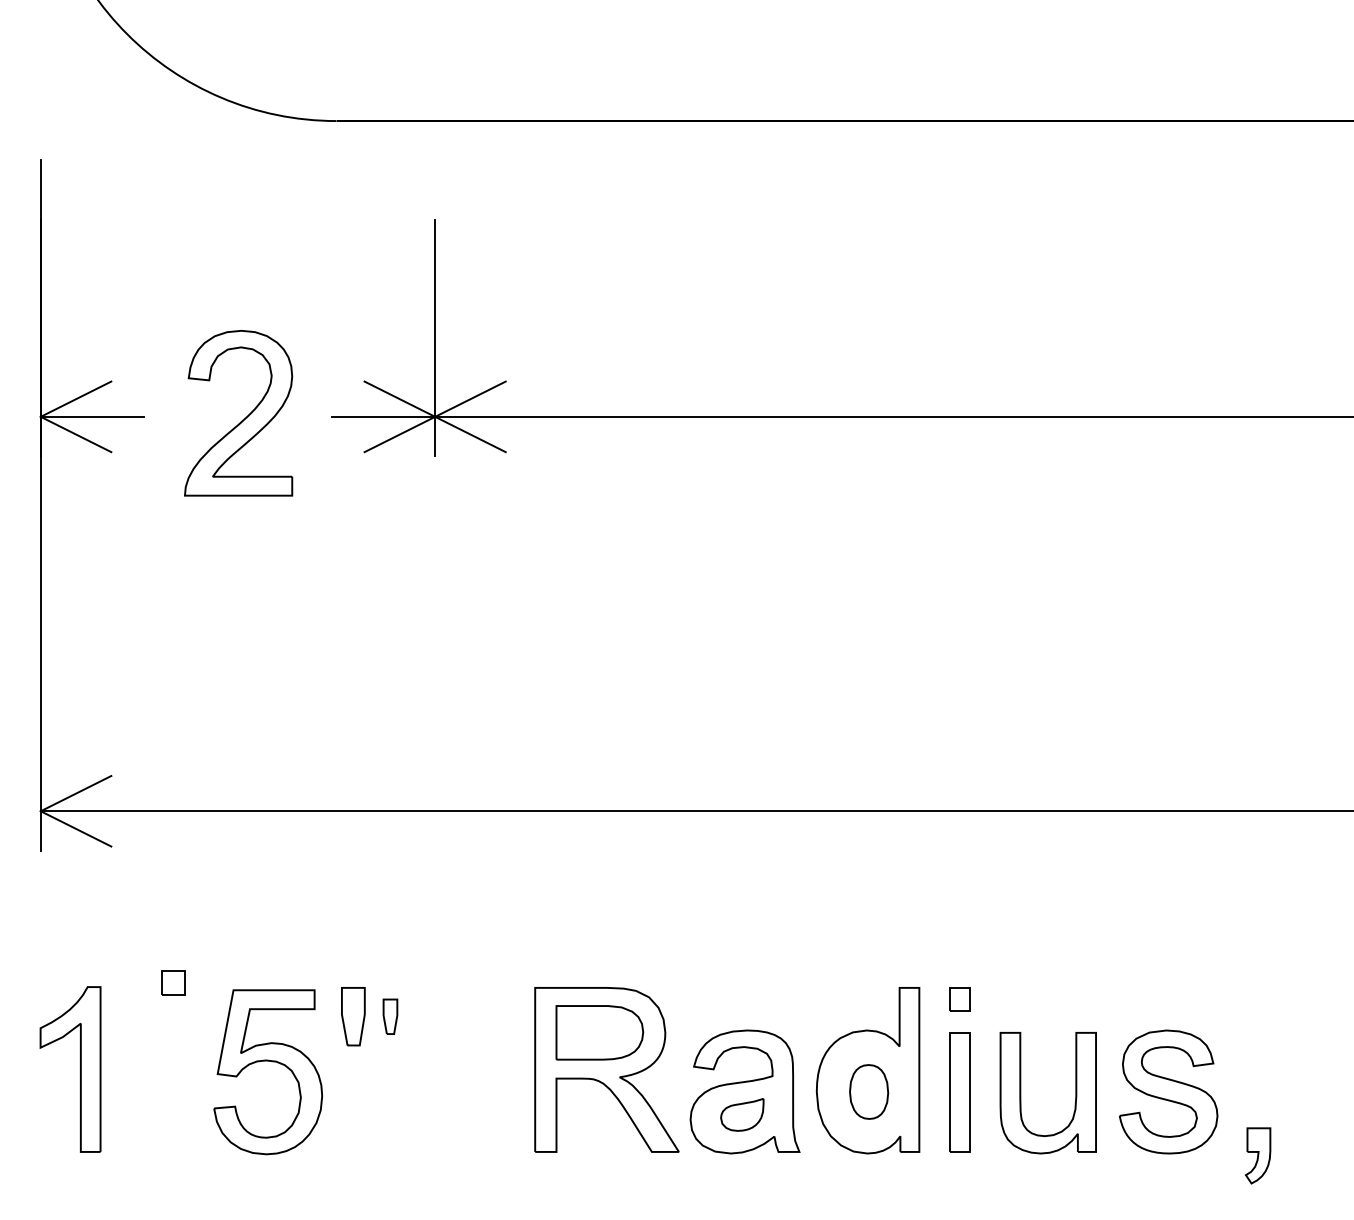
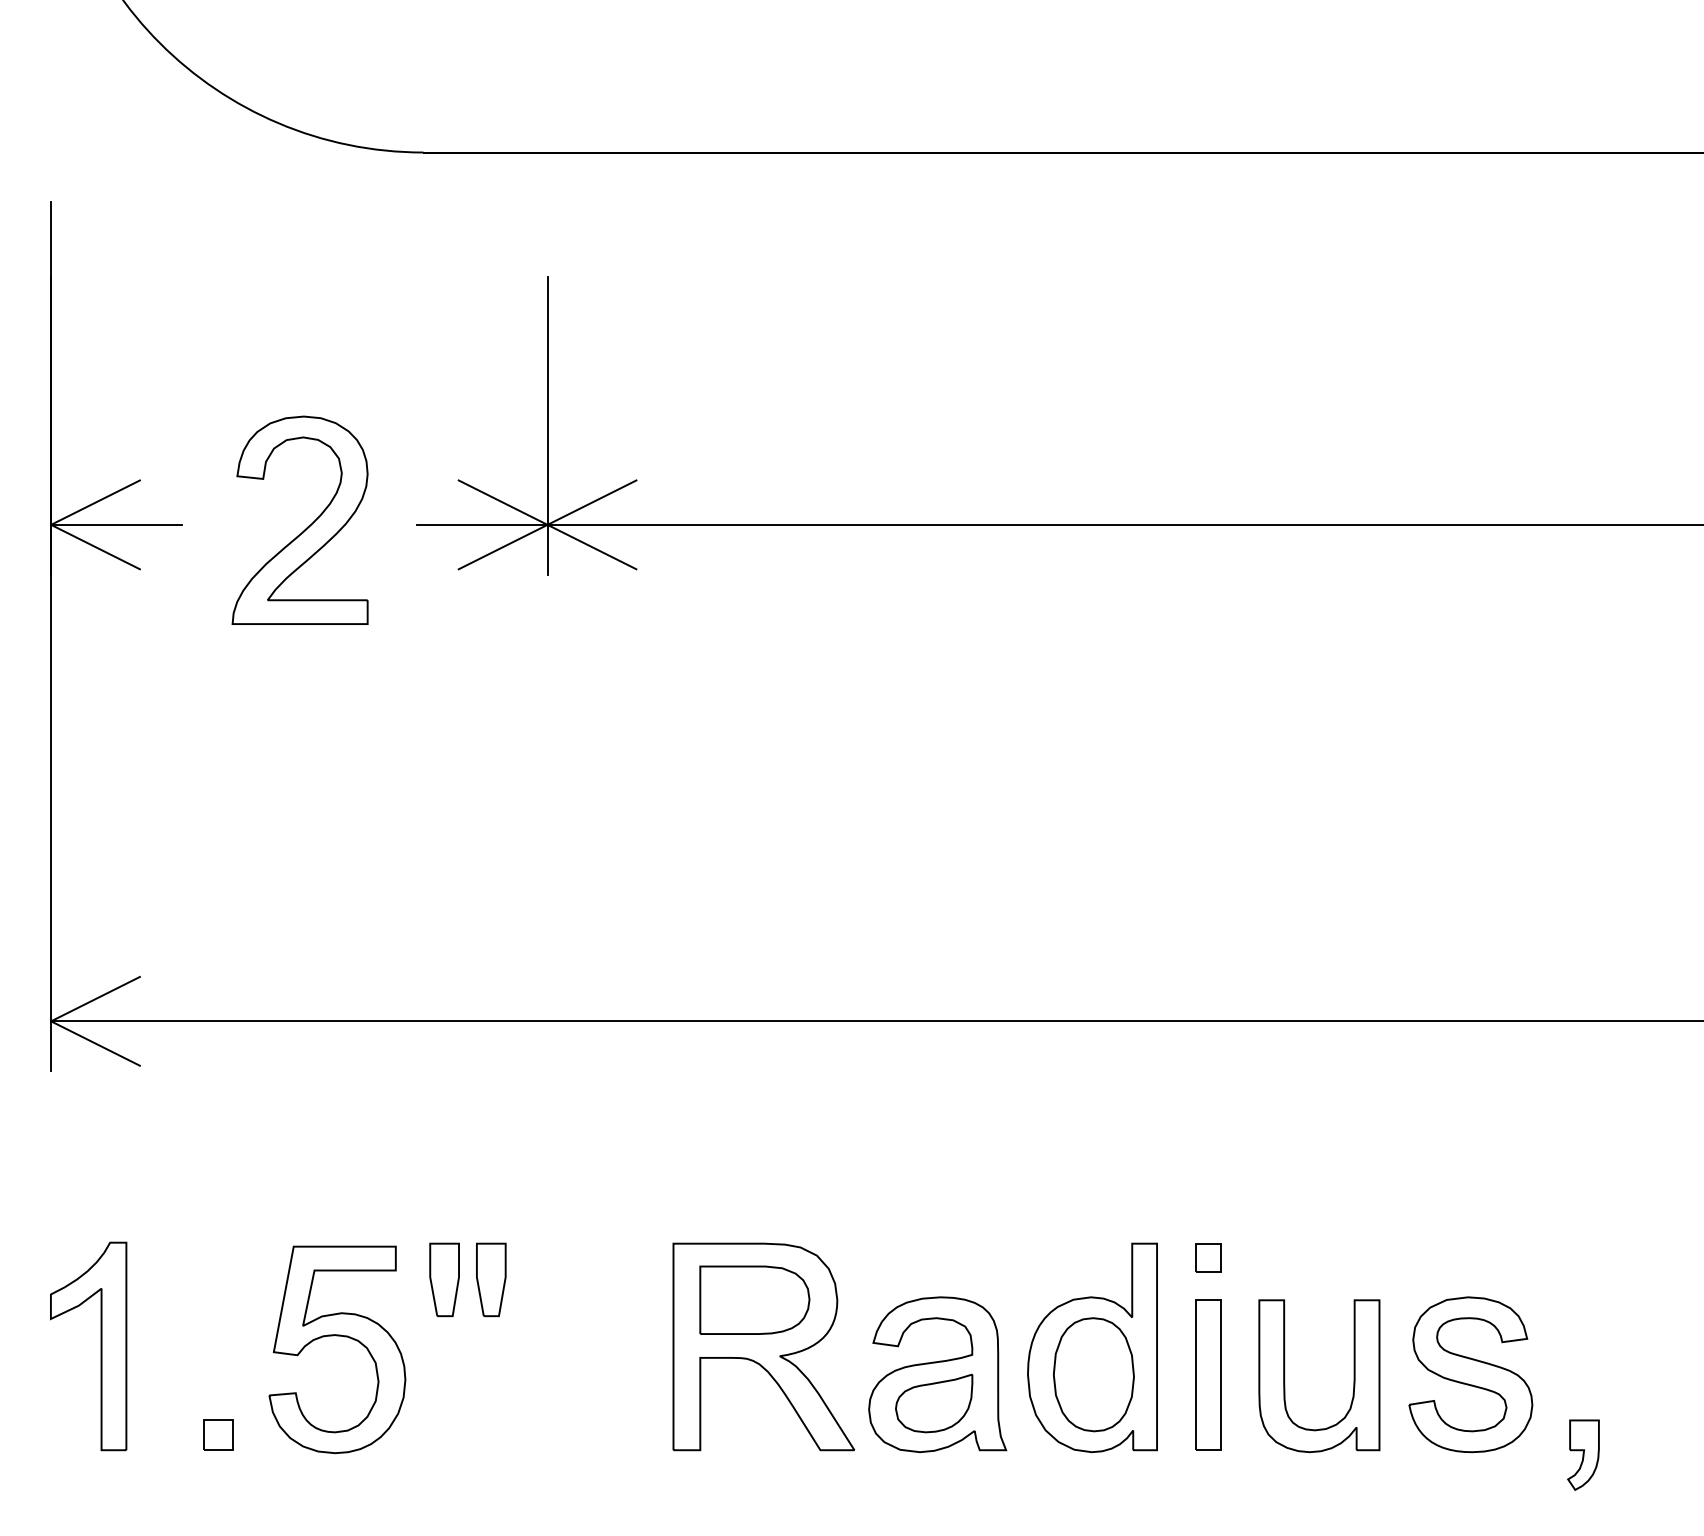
part: (173, 982) -> (218, 1434), moved
part: (390, 1016) -> (491, 1279), size x1.67
part: (868, 1091) -> (1093, 1374), size x1.67
part: (742, 1114) -> (934, 1403), size x1.43

